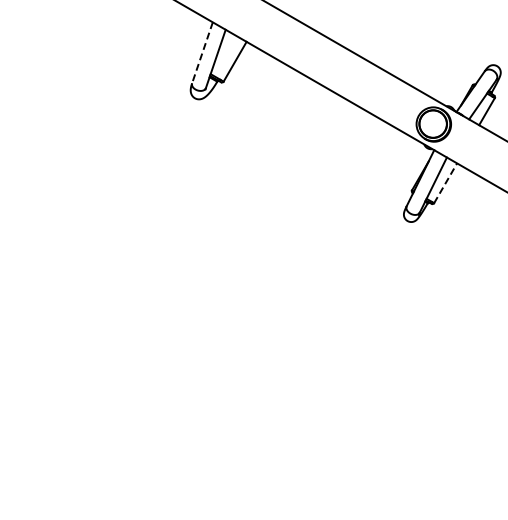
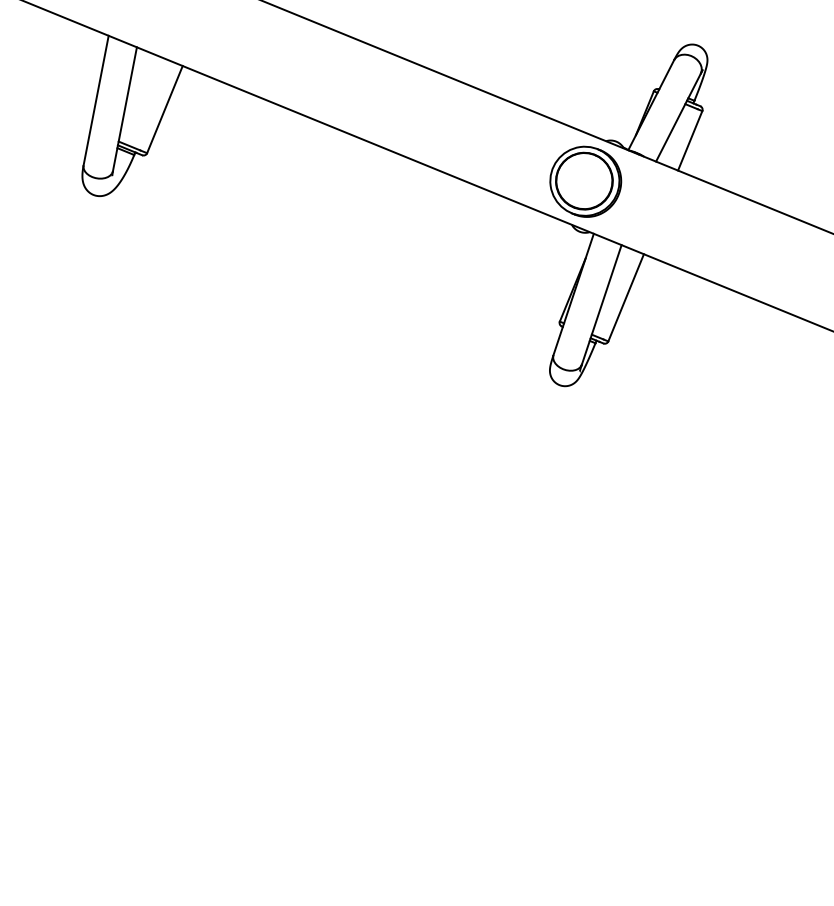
line: (202, 53) -> (96, 101), dashed -> solid
line: (445, 183) -> (625, 298), dashed -> solid

